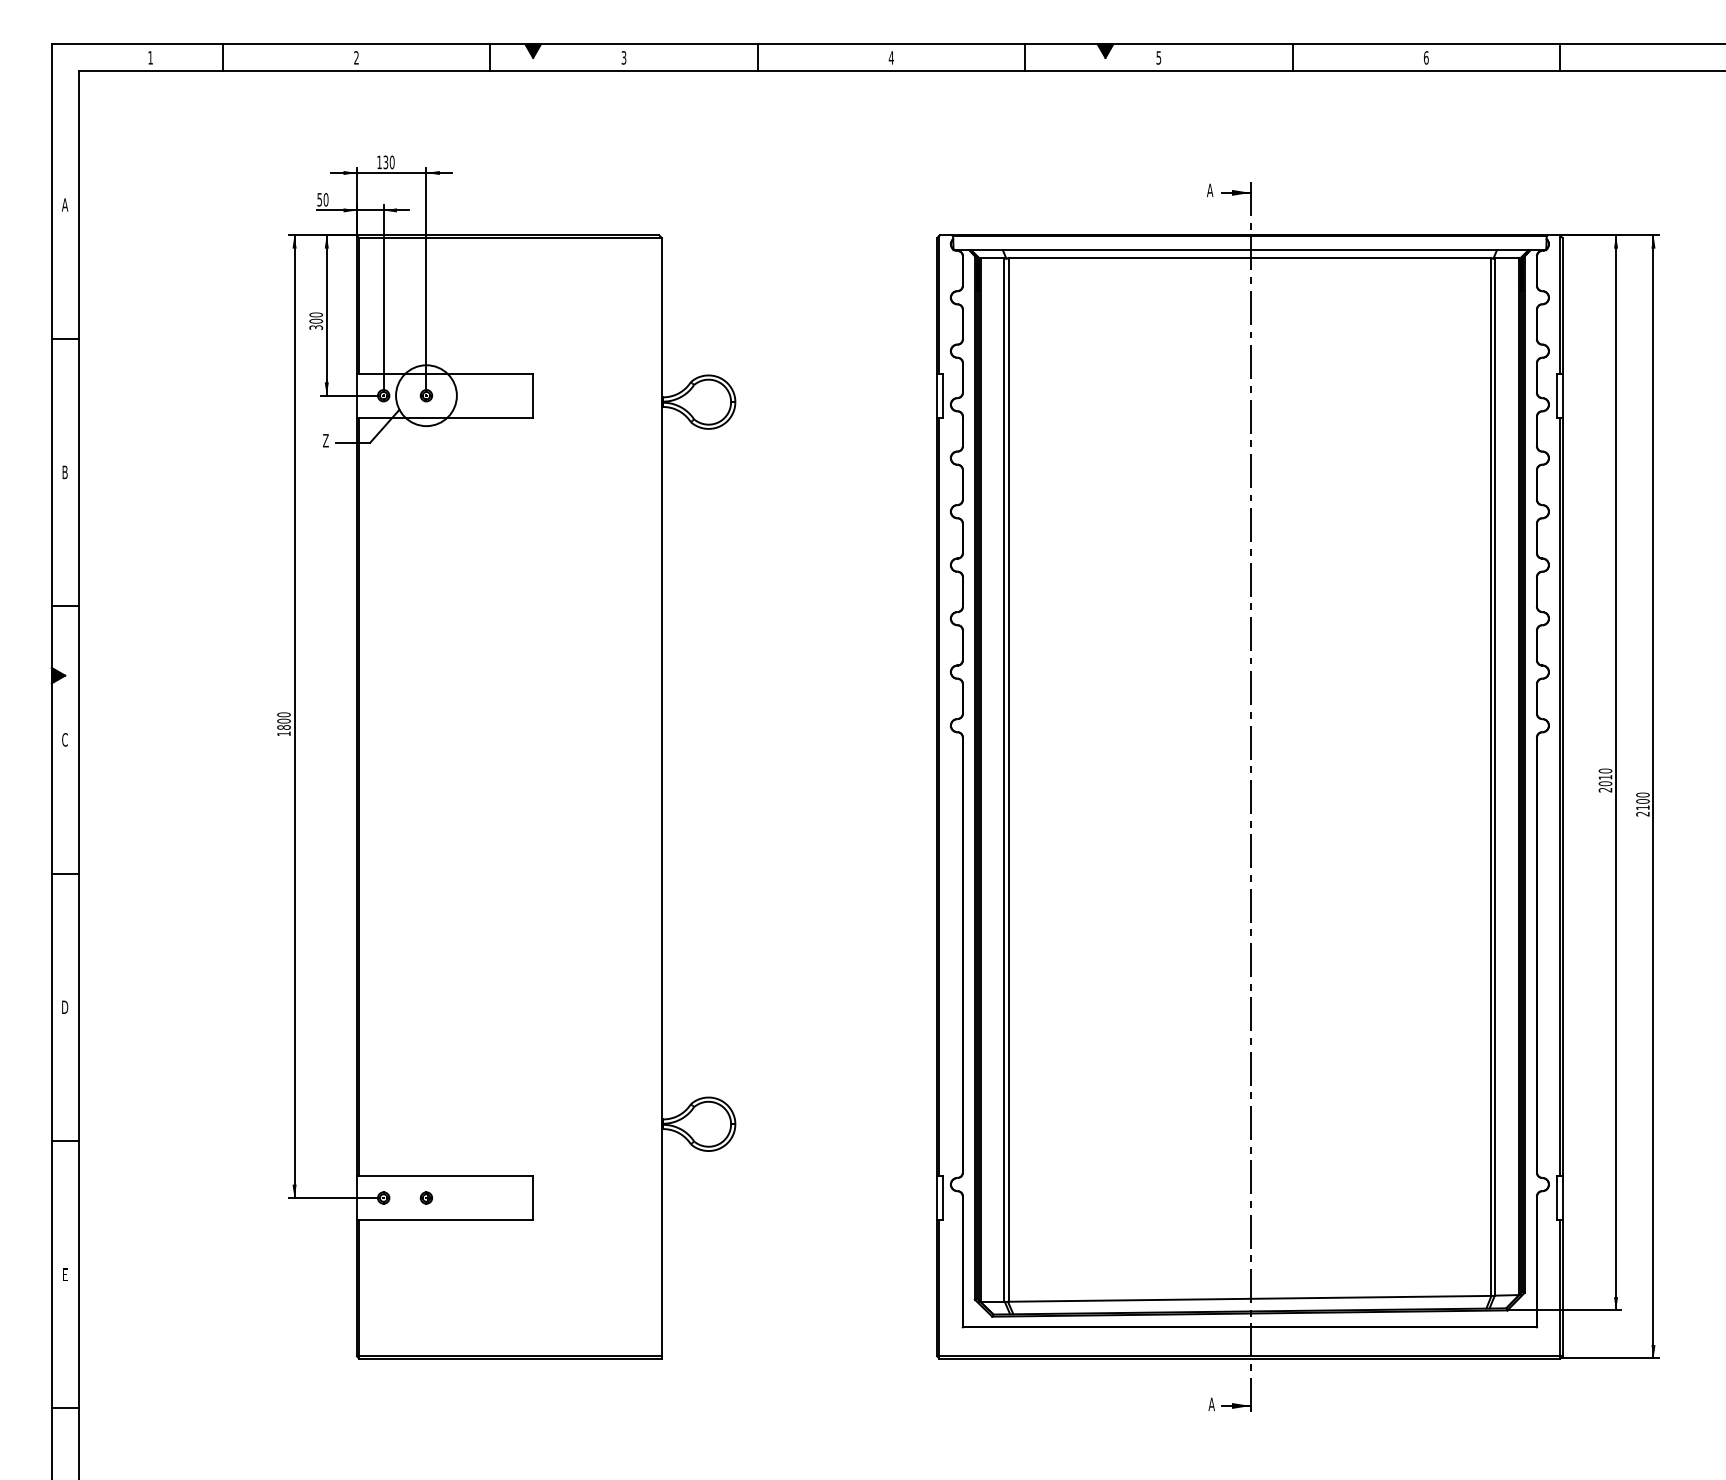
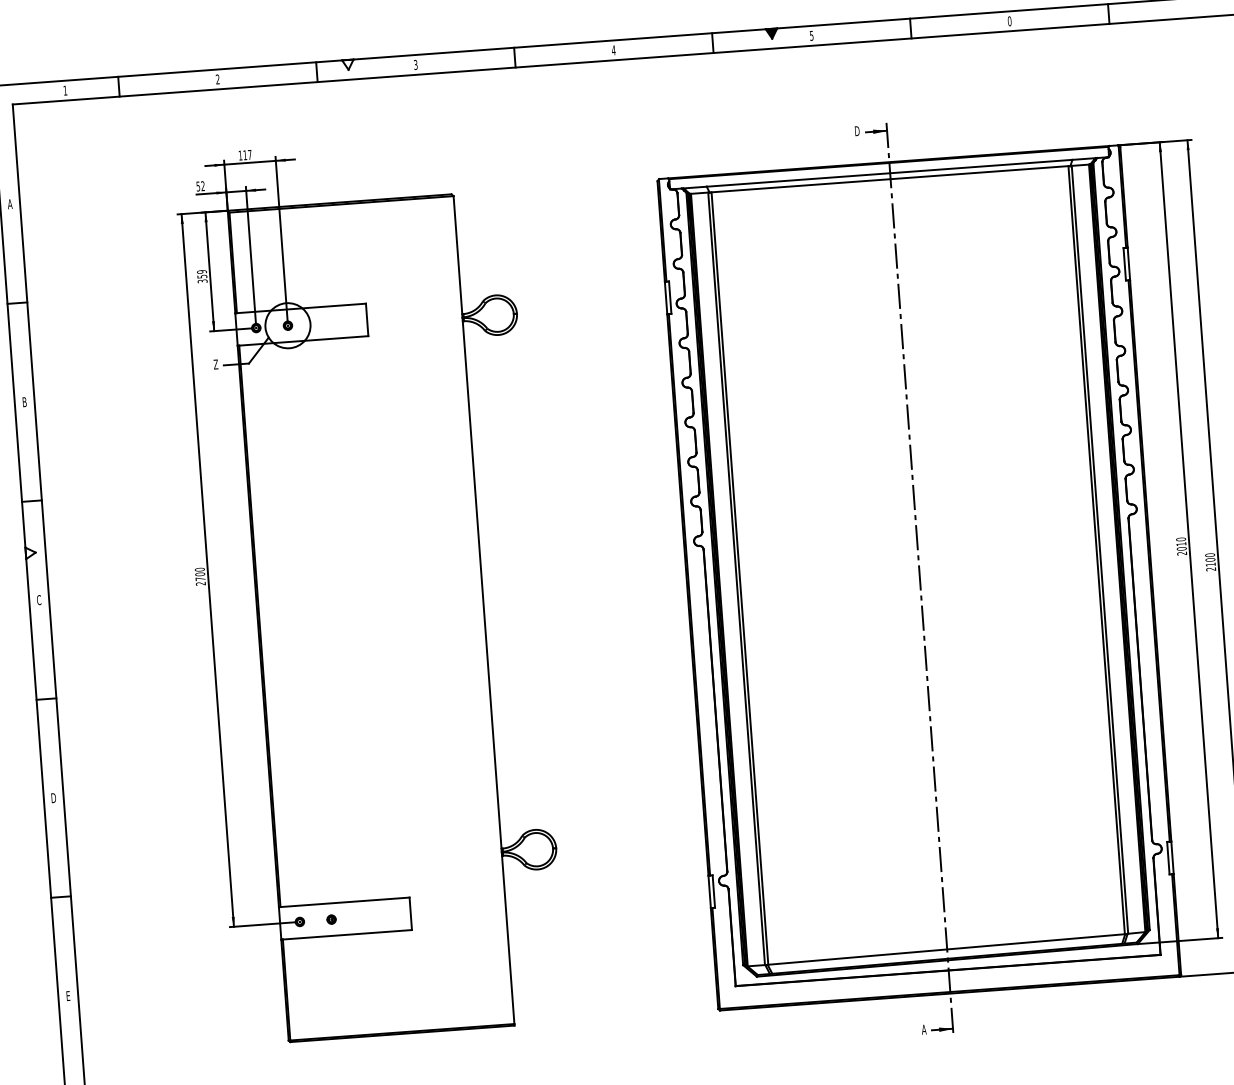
fill: (532, 50) -> (347, 64), removed
text: (1426, 57) -> (1009, 21), 6 -> 0
text: (388, 162) -> (247, 155), 130 -> 117
text: (1210, 190) -> (857, 131), A -> D
text: (325, 199) -> (202, 185), 50 -> 52
text: (315, 317) -> (201, 273), 300 -> 359
fill: (58, 675) -> (30, 552), removed
text: (283, 730) -> (200, 581), 1800 -> 2700

